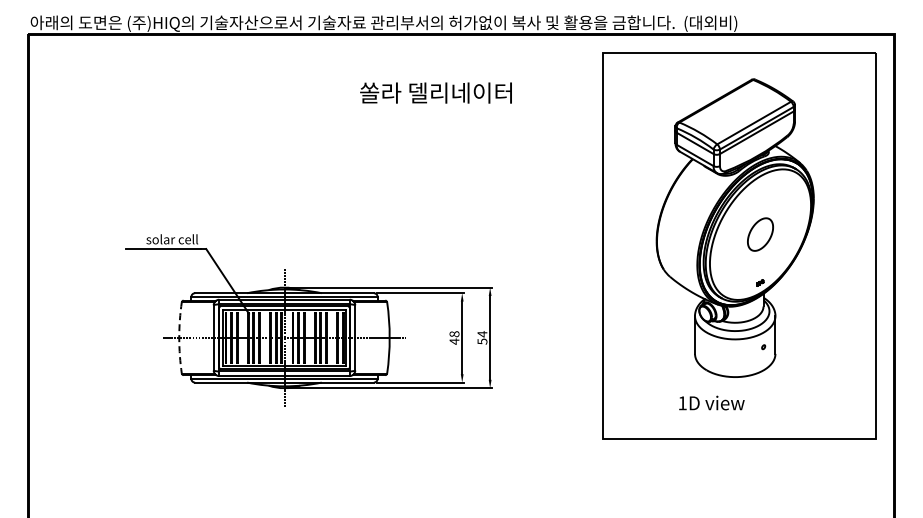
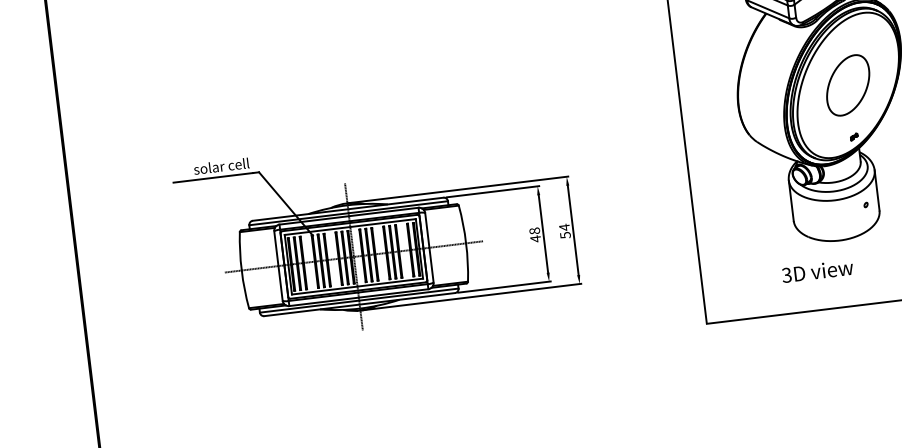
part: (760, 234) -> (848, 85), size x1.67
arc: (179, 337) -> (241, 270), dashed -> solid
text: (682, 403) -> (786, 275), 1D -> 3D

